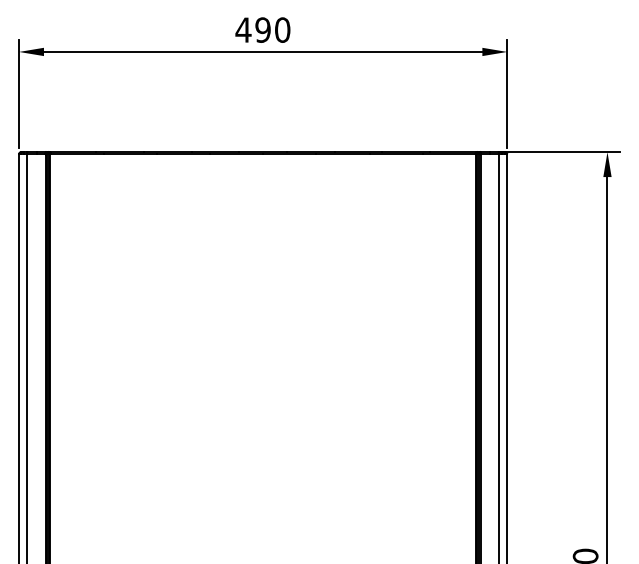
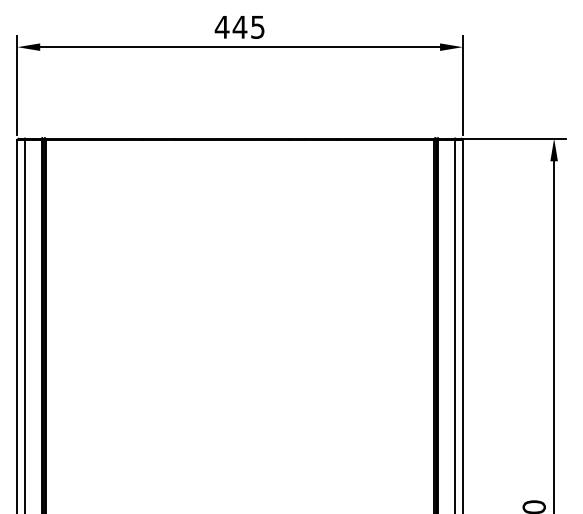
text: (272, 29) -> (248, 26), 490 -> 445

